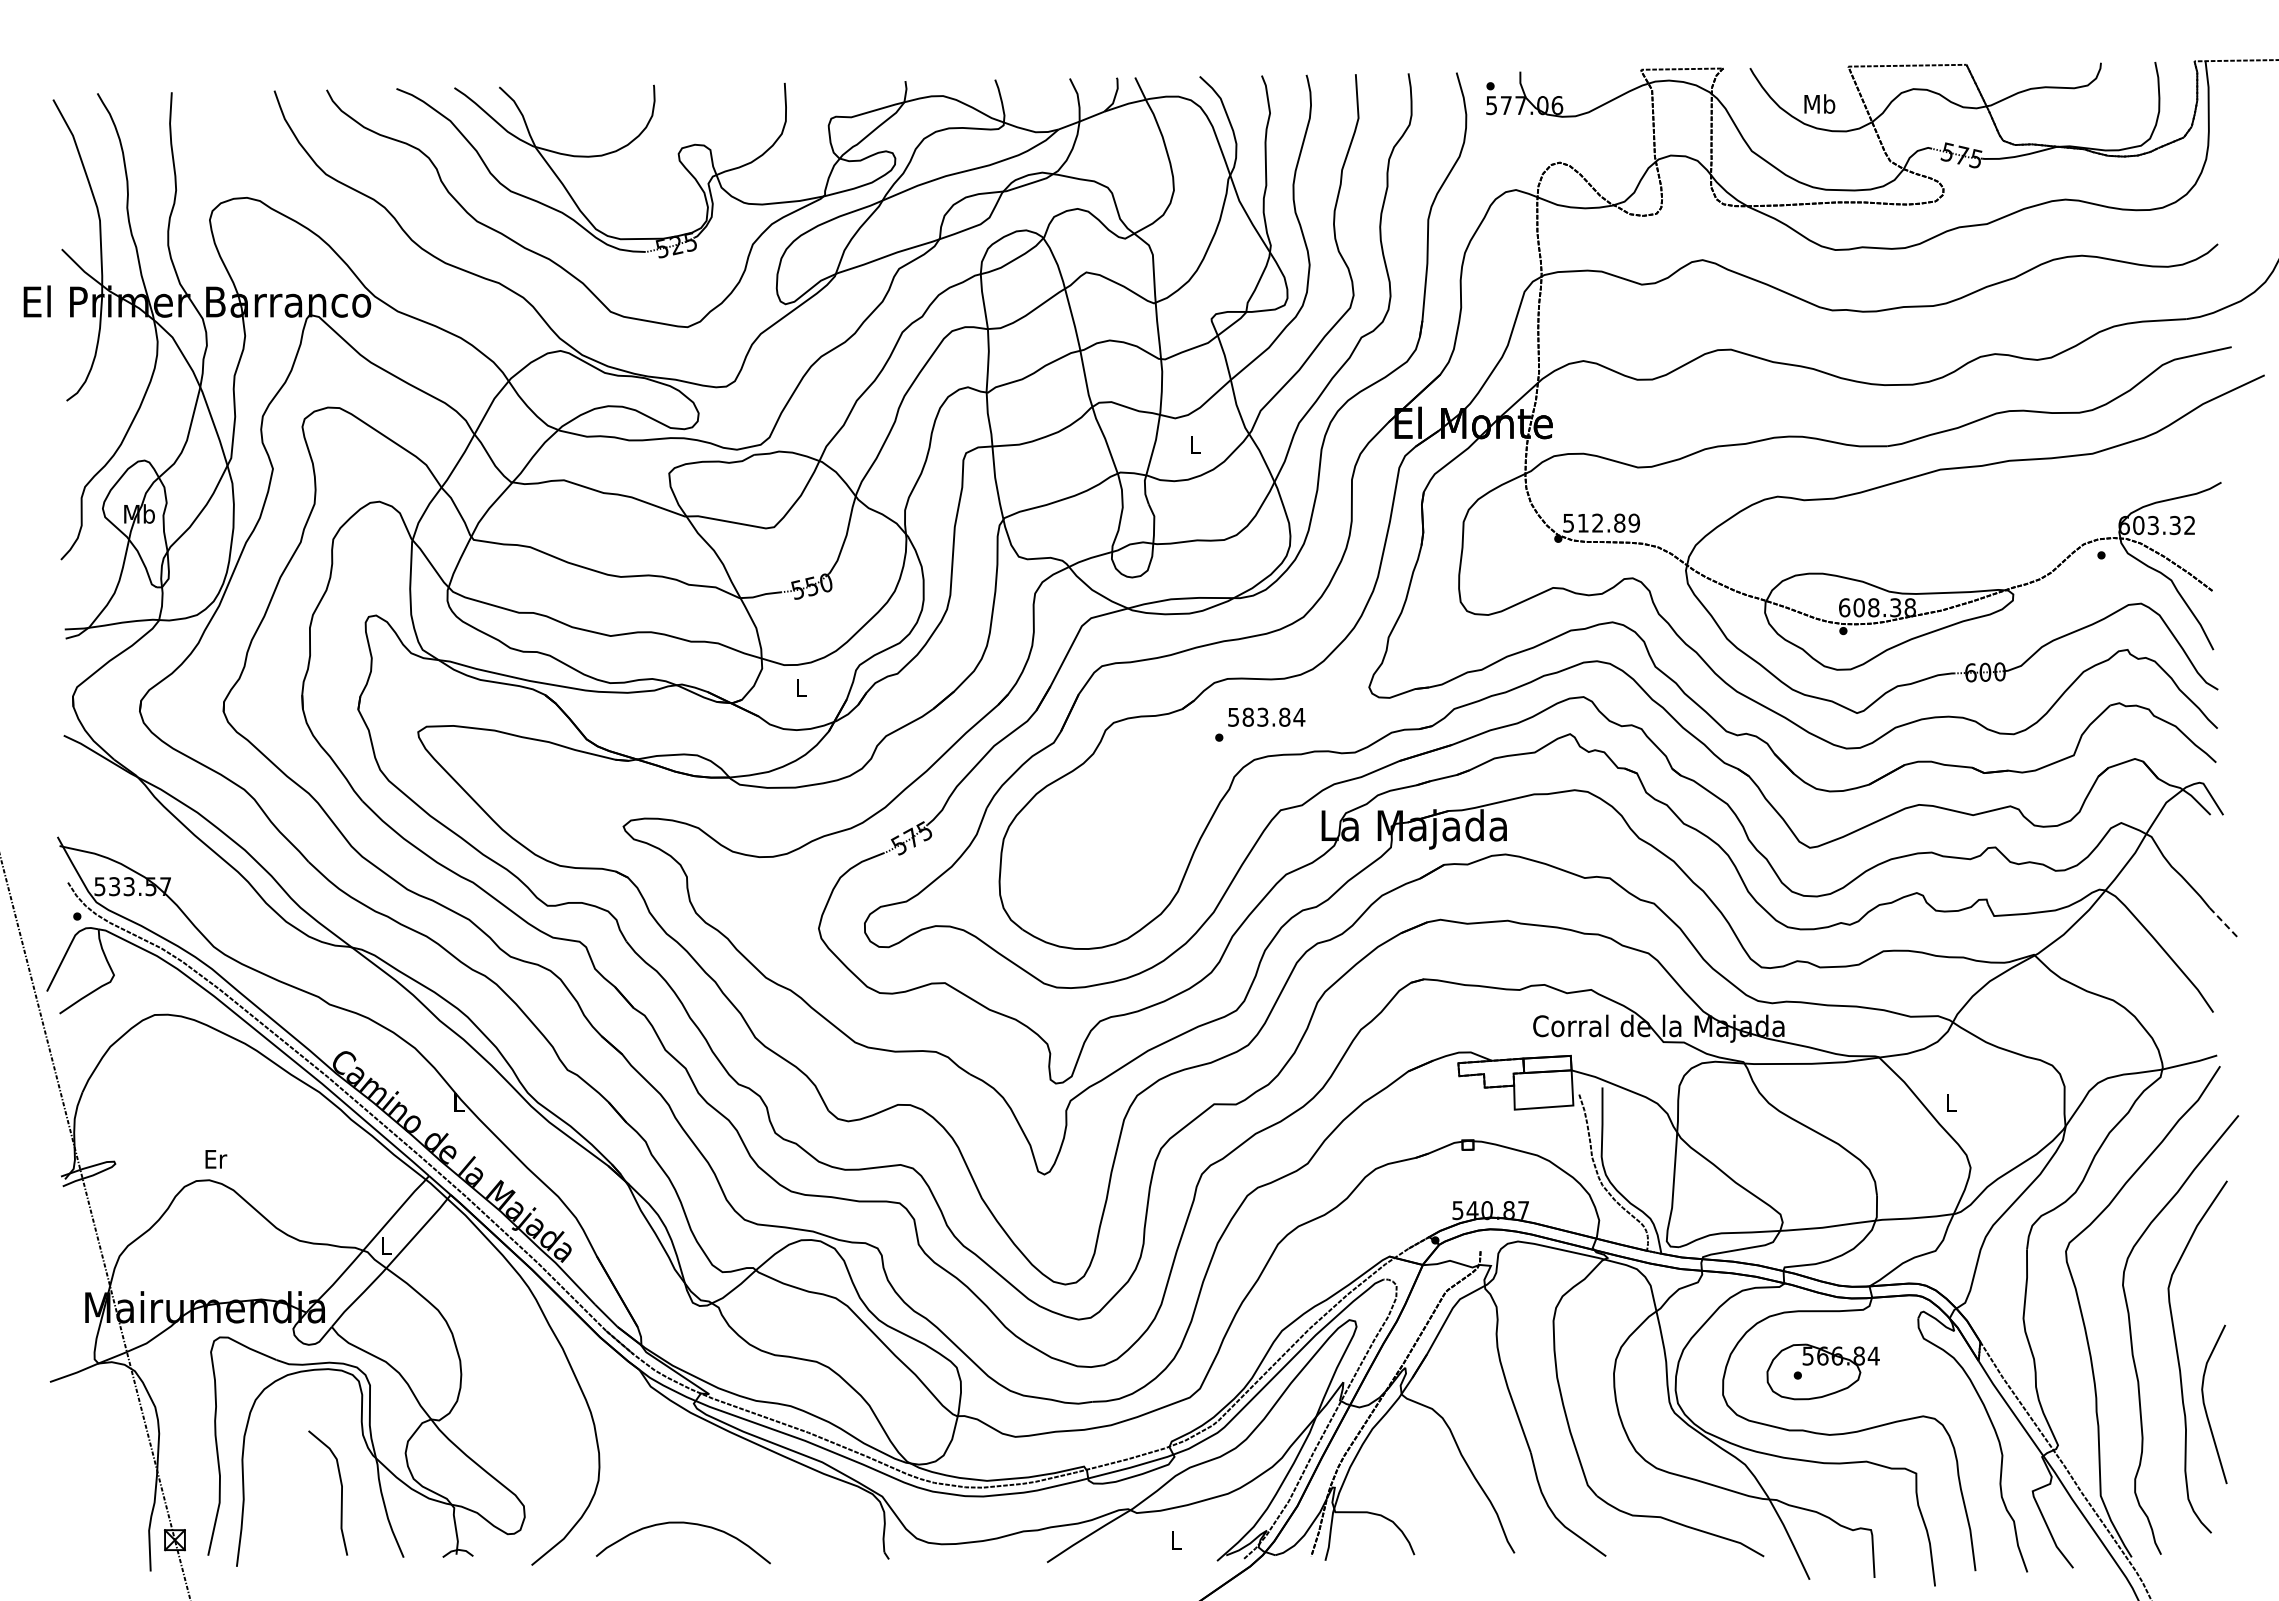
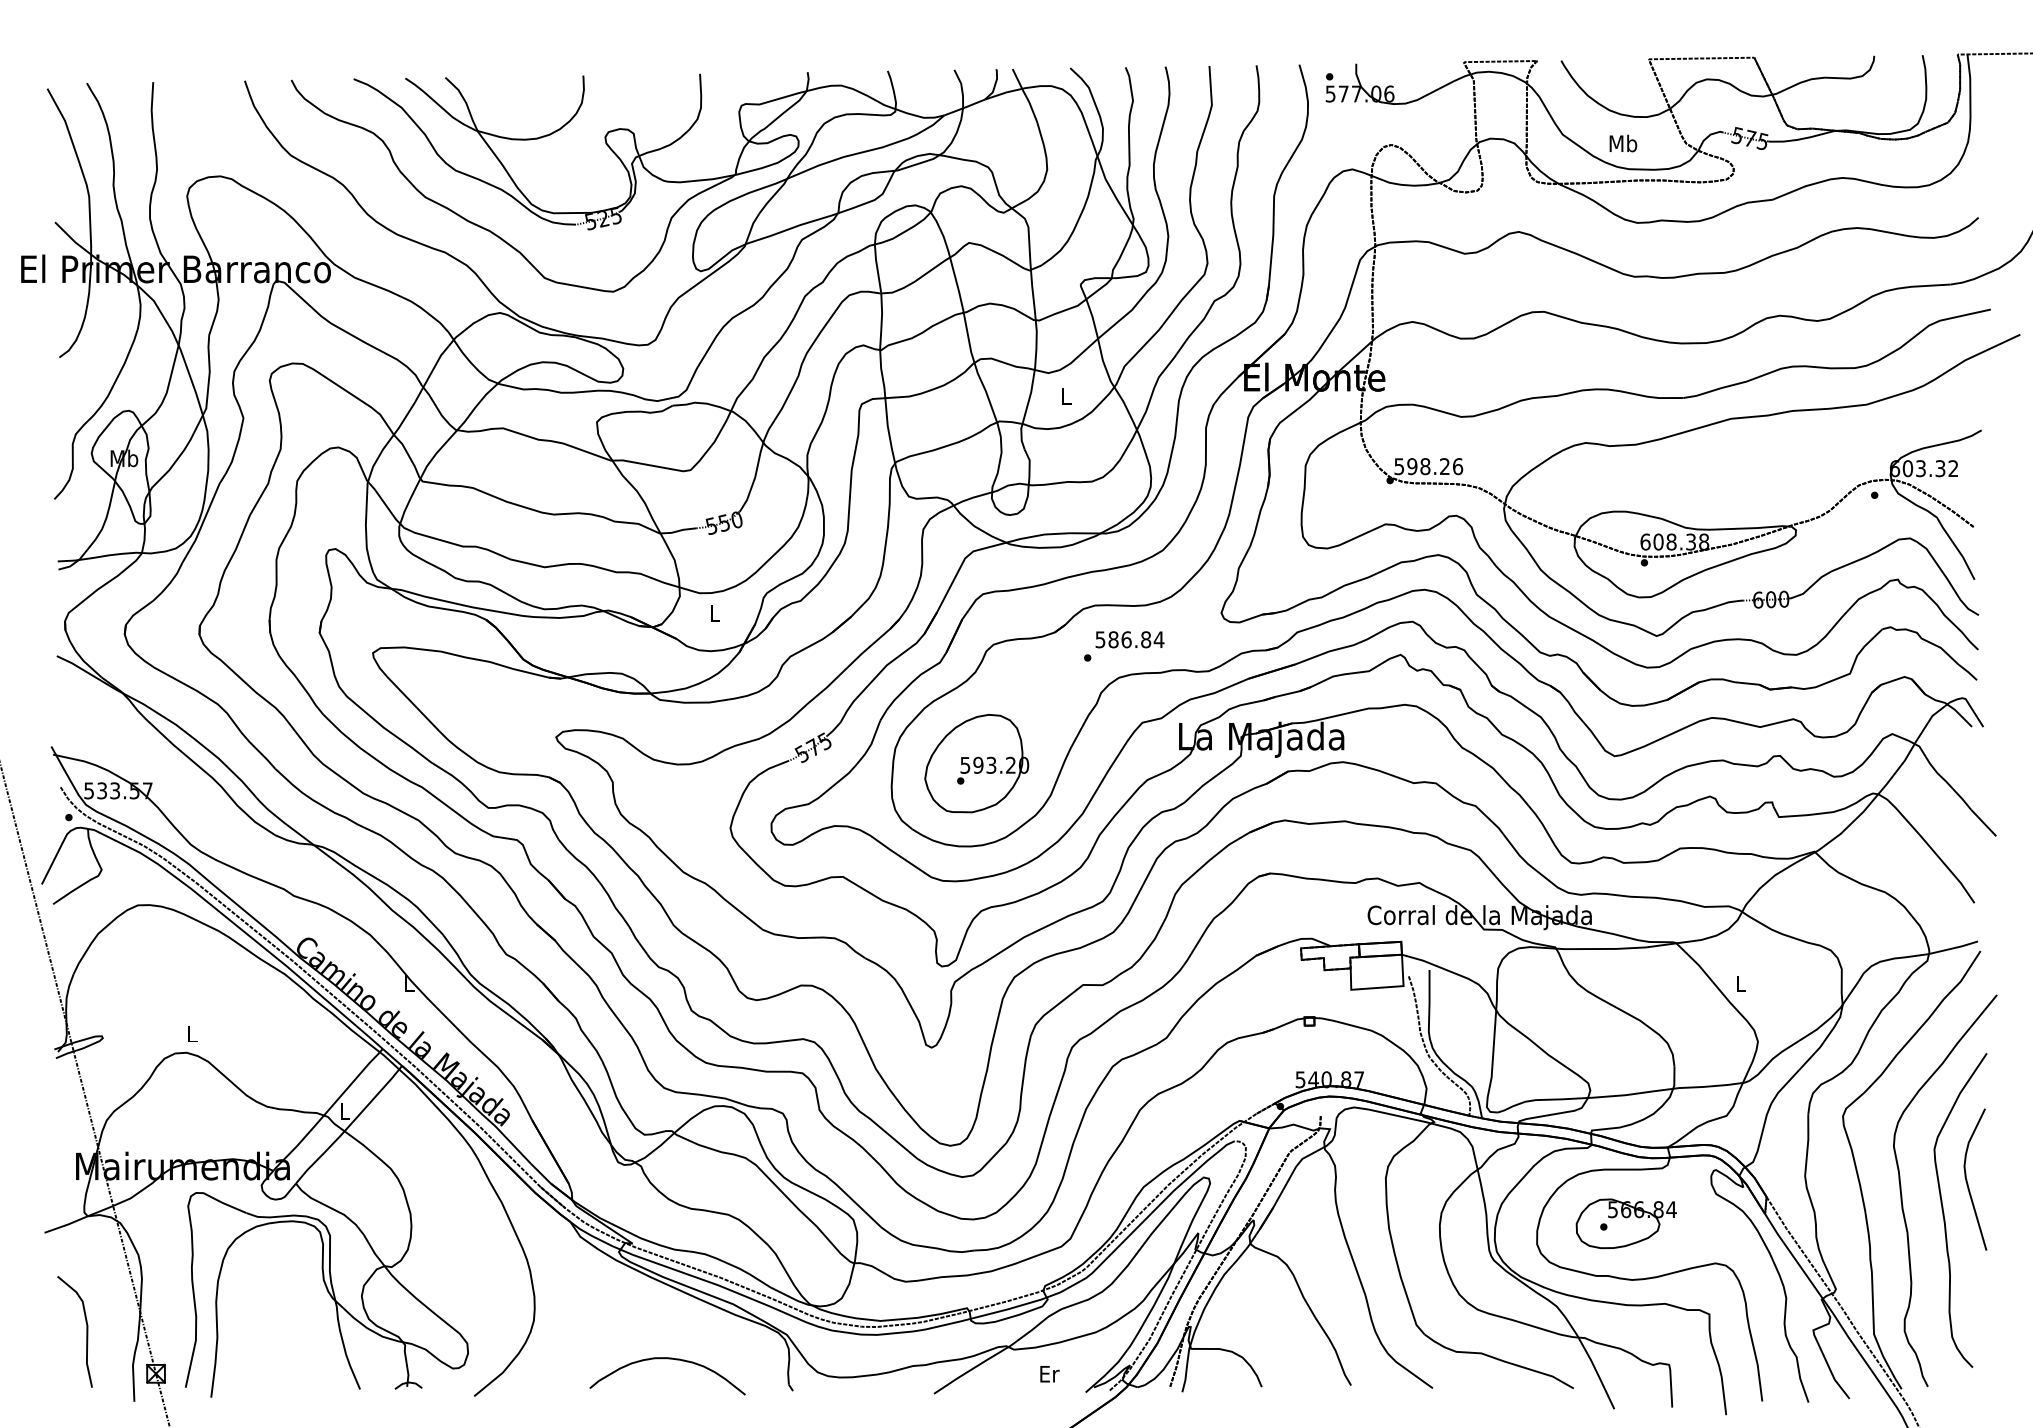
text: (1819, 103) -> (1623, 143), moved
text: (1608, 522) -> (1434, 465), 512.89 -> 598.26
text: (1262, 716) -> (1126, 639), 583.84 -> 586.84
part: (1094, 855) -> (976, 763), added
line: (2223, 922) -> (1983, 822), dashed -> solid
text: (216, 1159) -> (193, 1034), Er -> L
curve: (2206, 1408) -> (1968, 1183), moved
curve: (341, 1492) -> (86, 1331), moved
curve: (688, 1524) -> (672, 1359), moved
text: (1176, 1540) -> (1049, 1374), L -> Er

